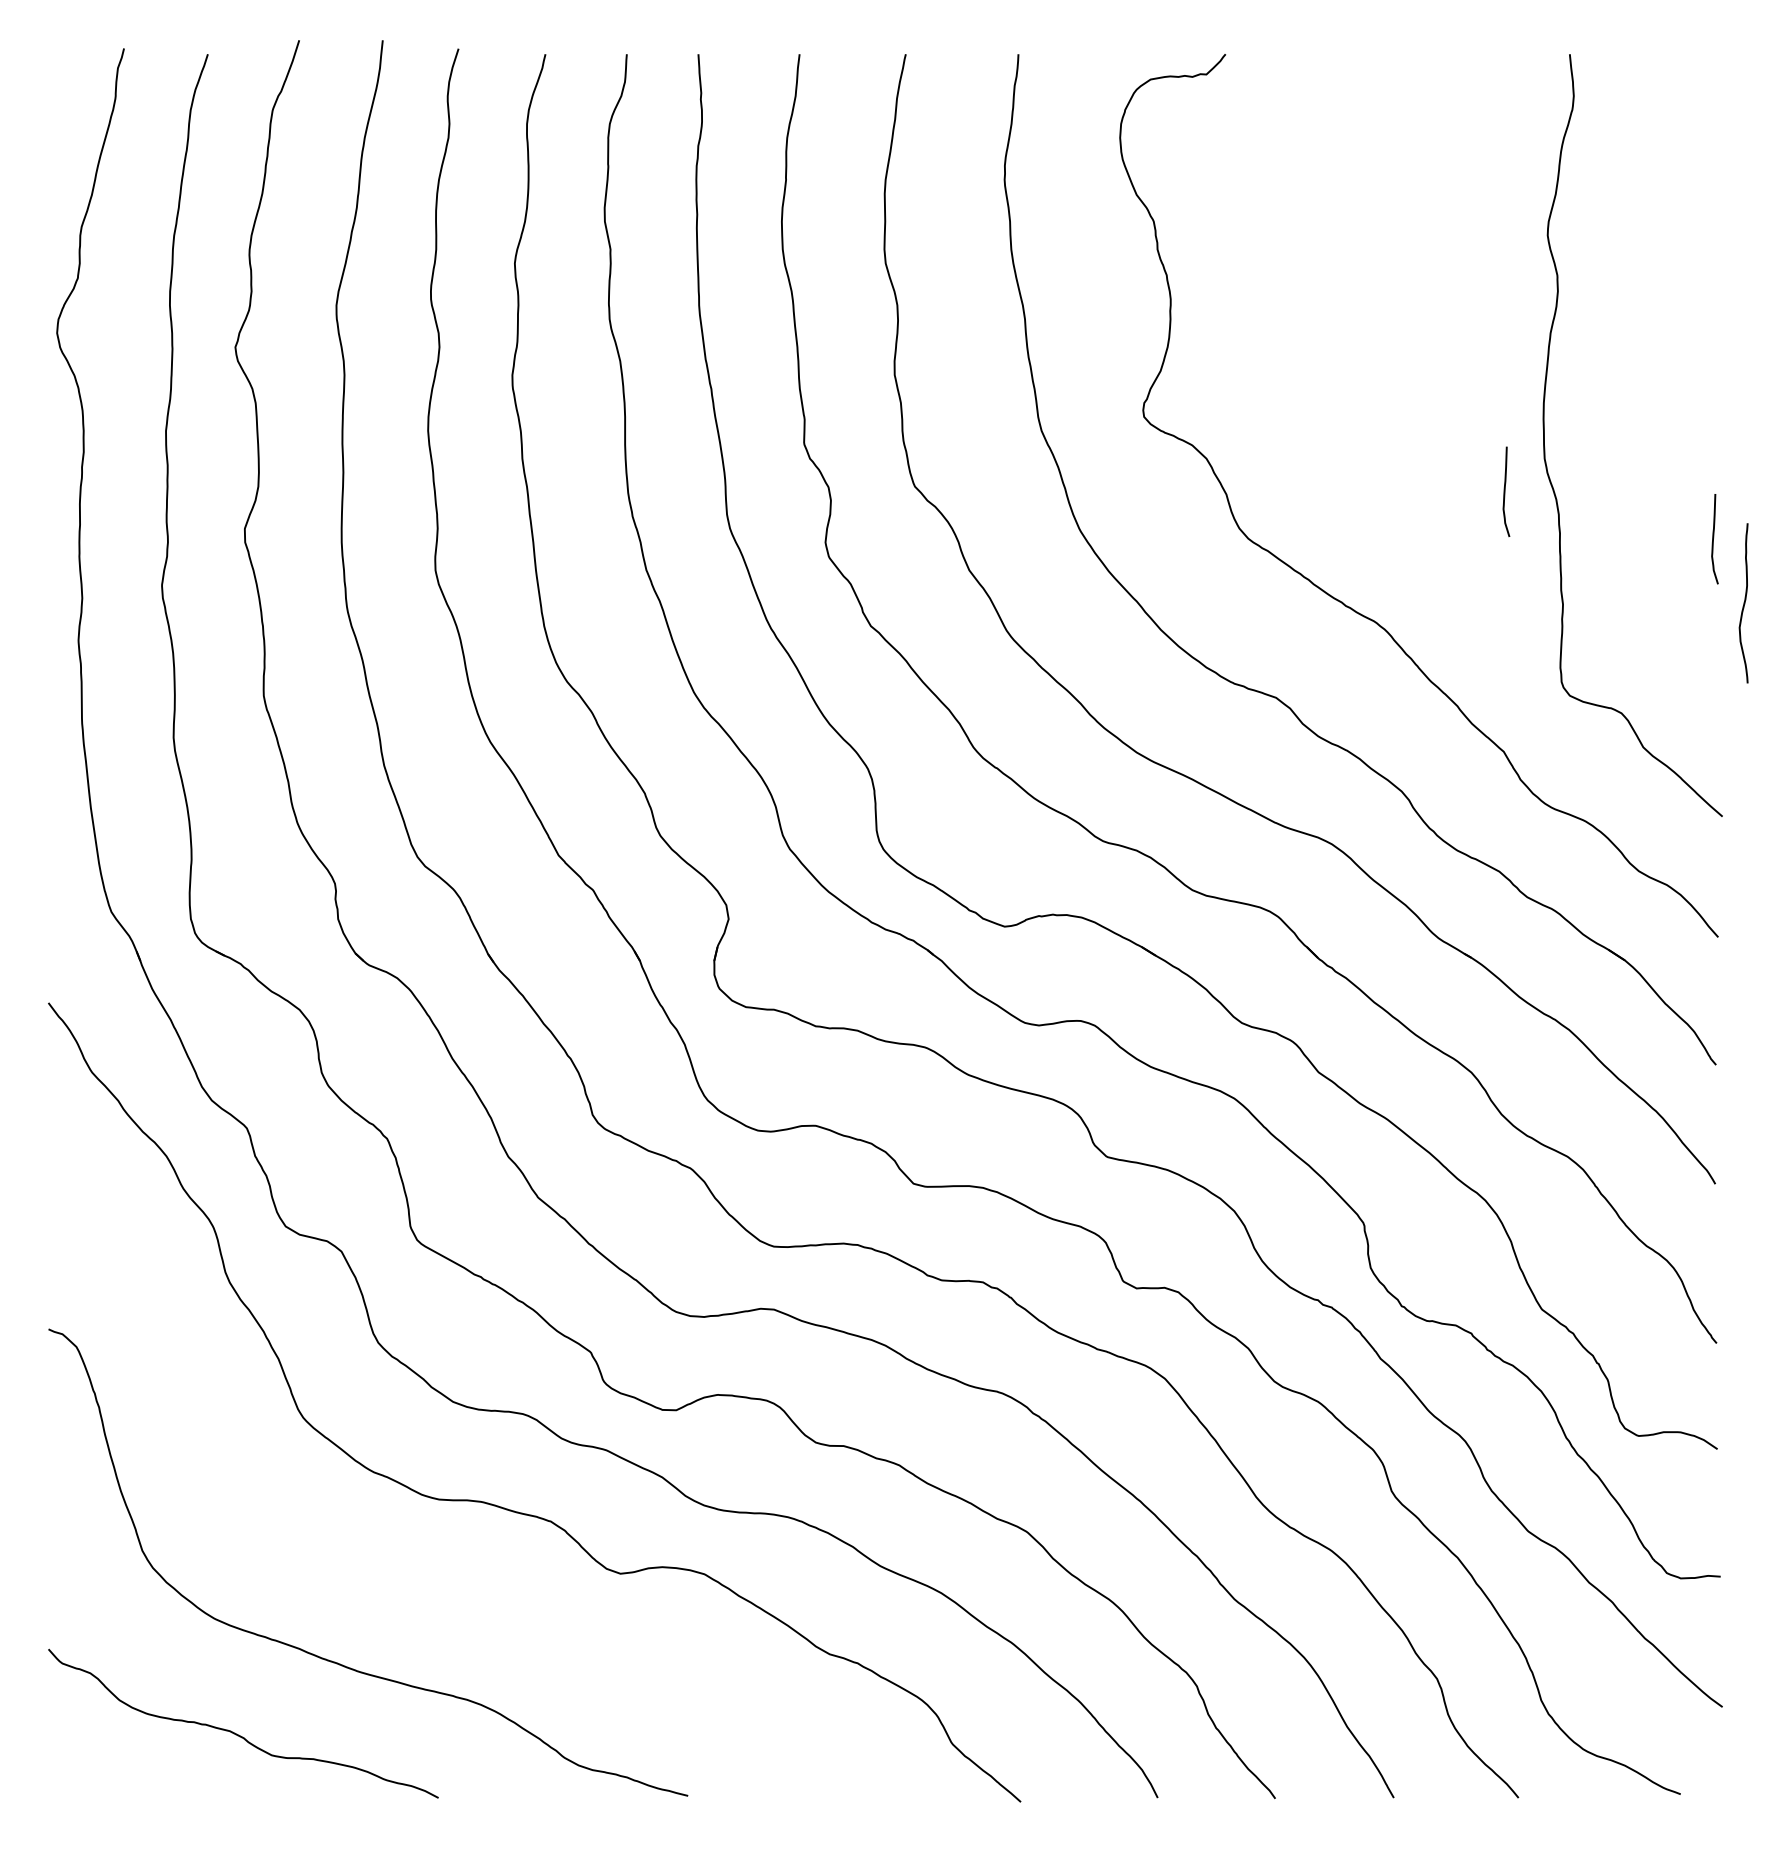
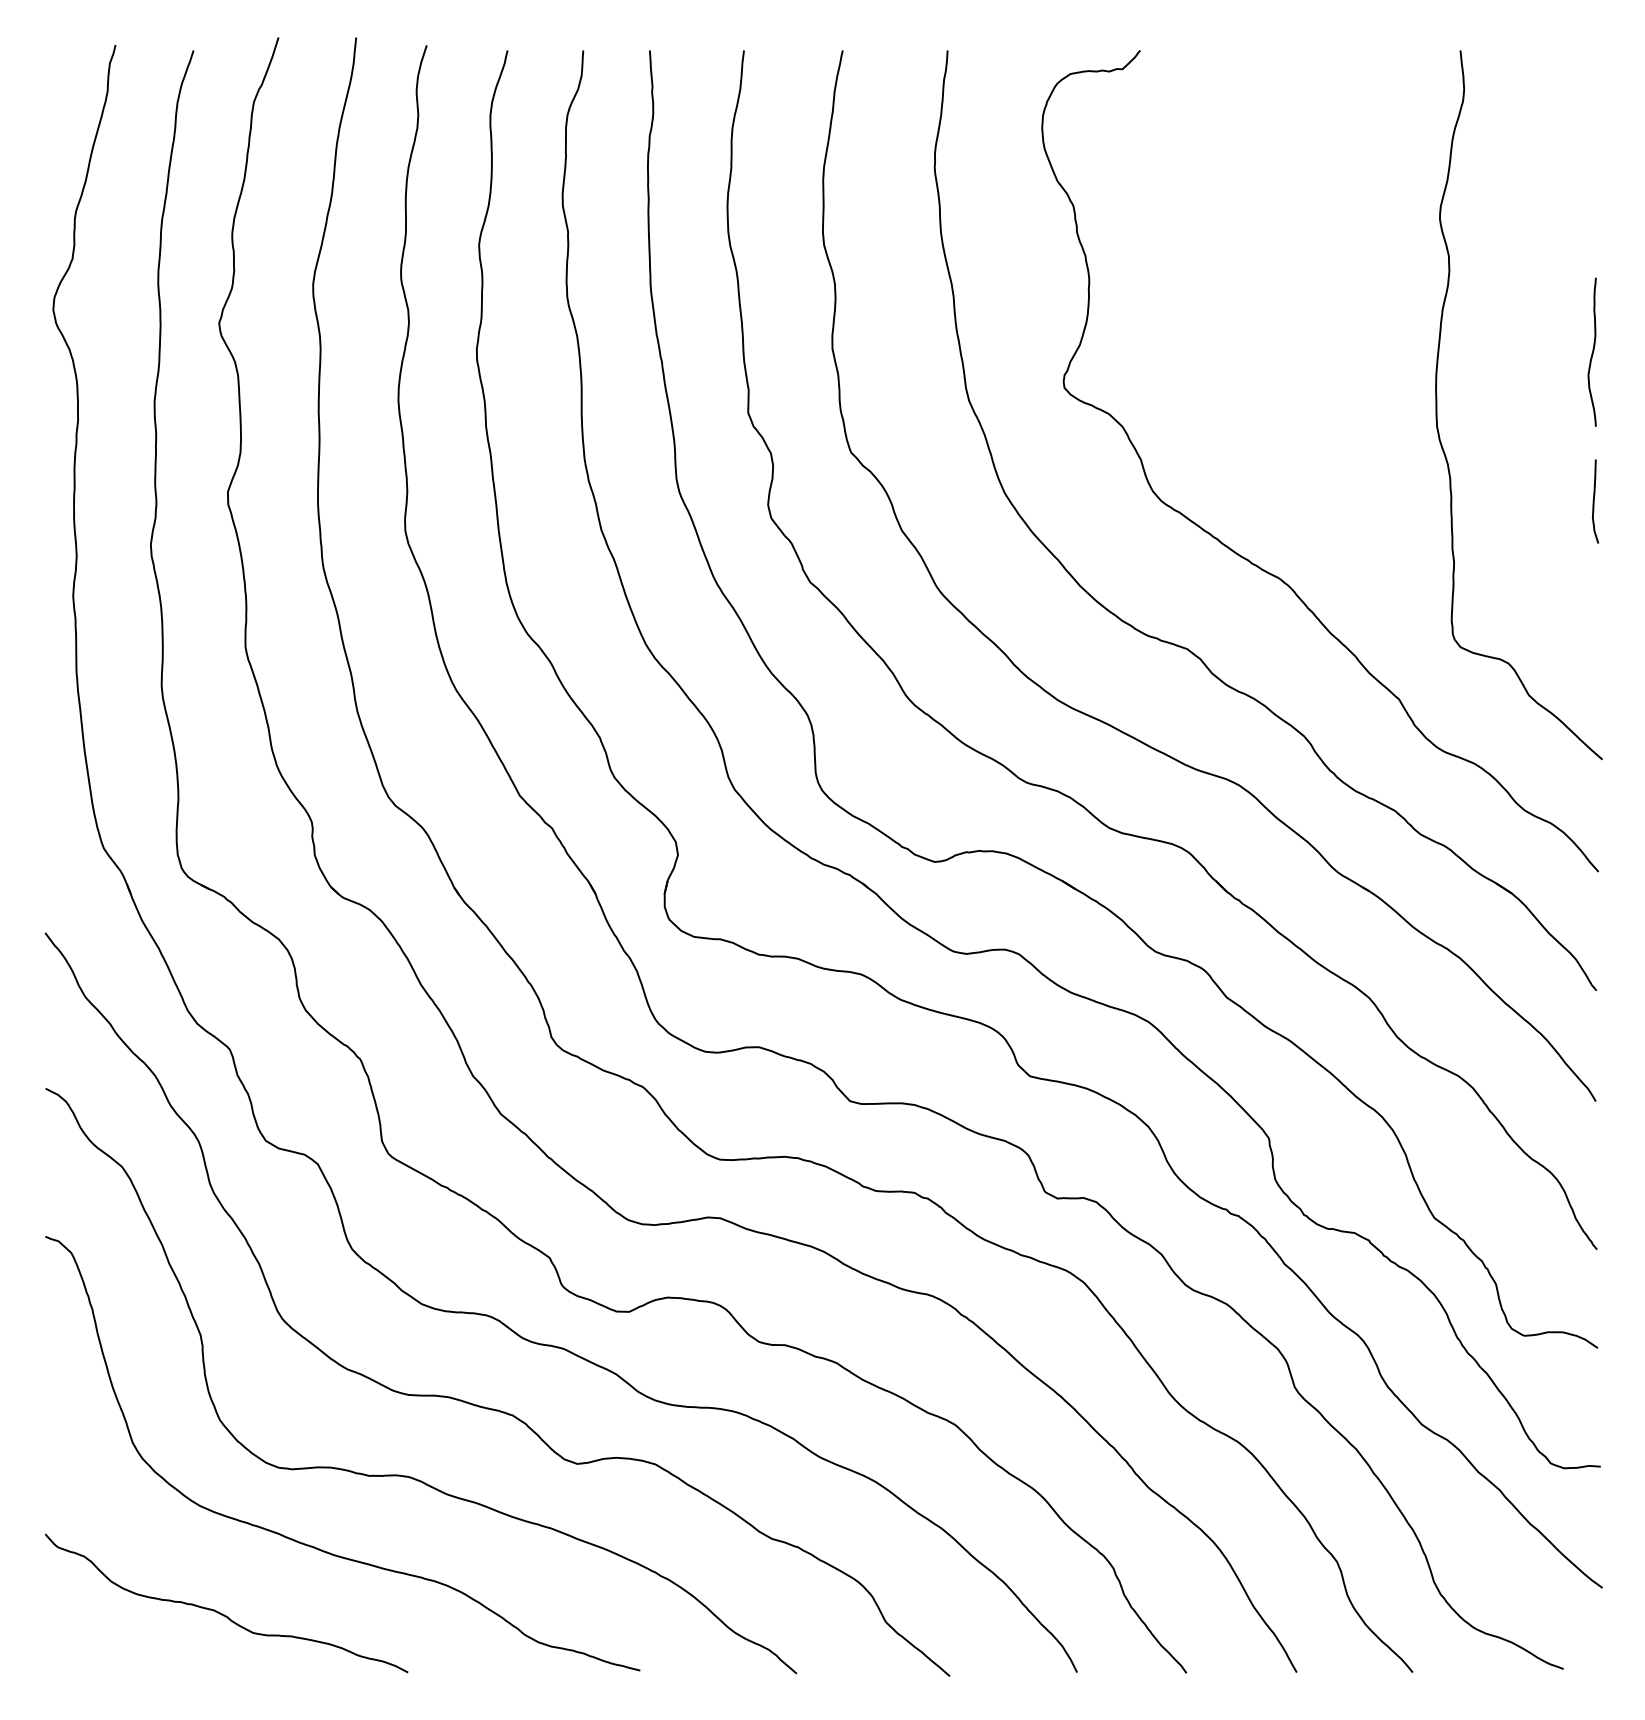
curve: (1505, 491) -> (1400, 457), removed
curve: (1744, 602) -> (1592, 351), moved
curve: (437, 1586) -> (407, 1475), added

